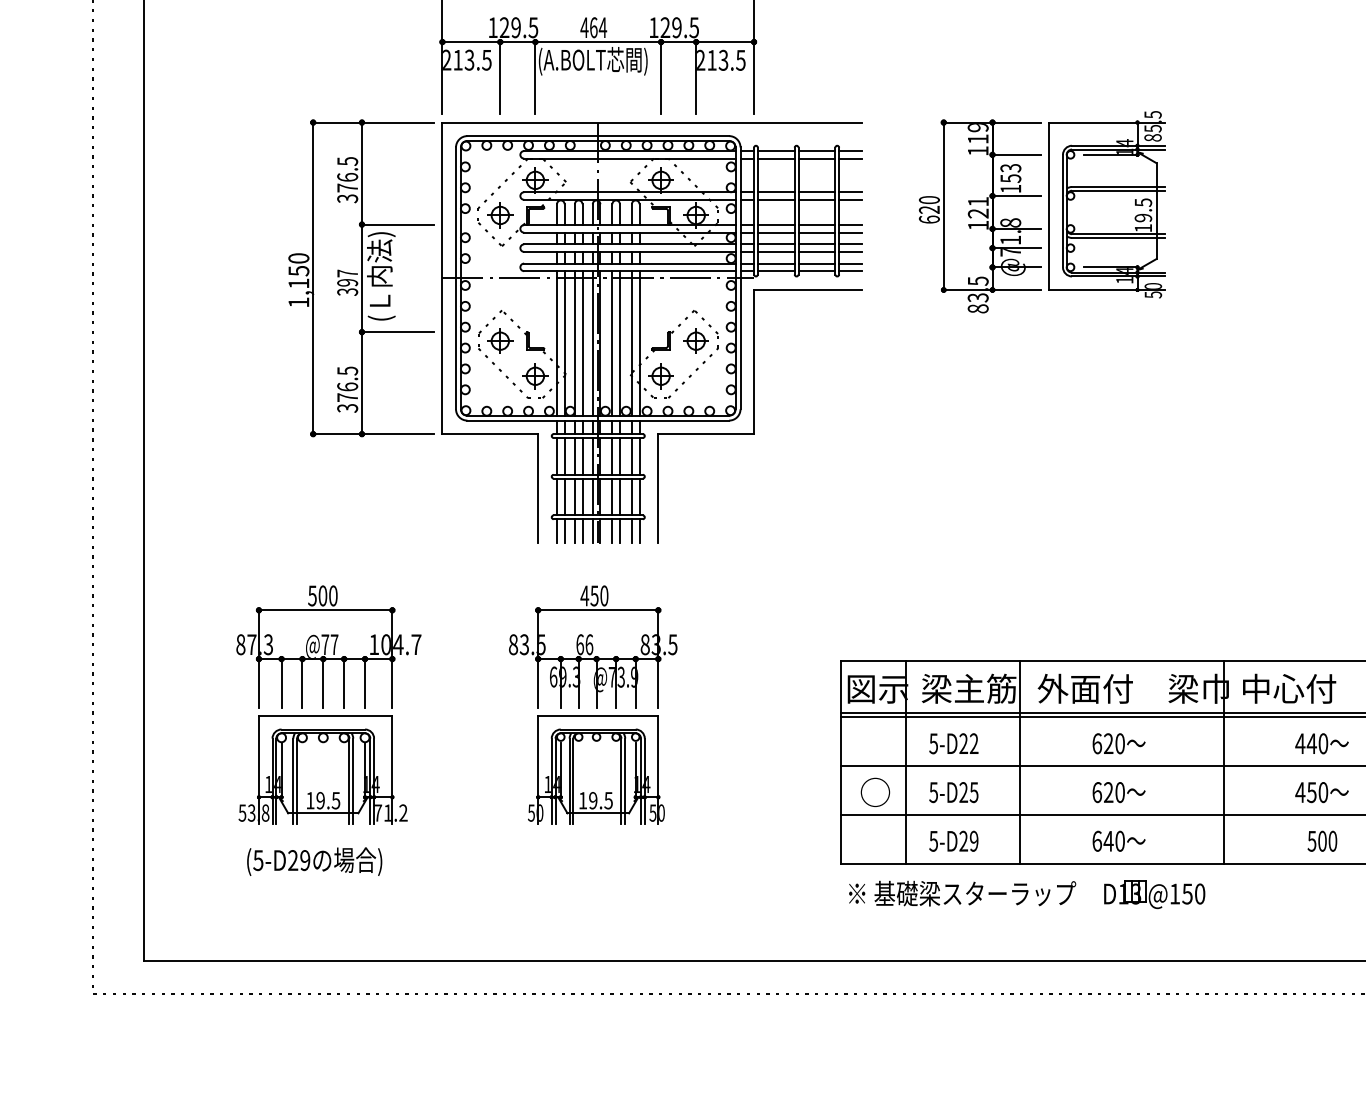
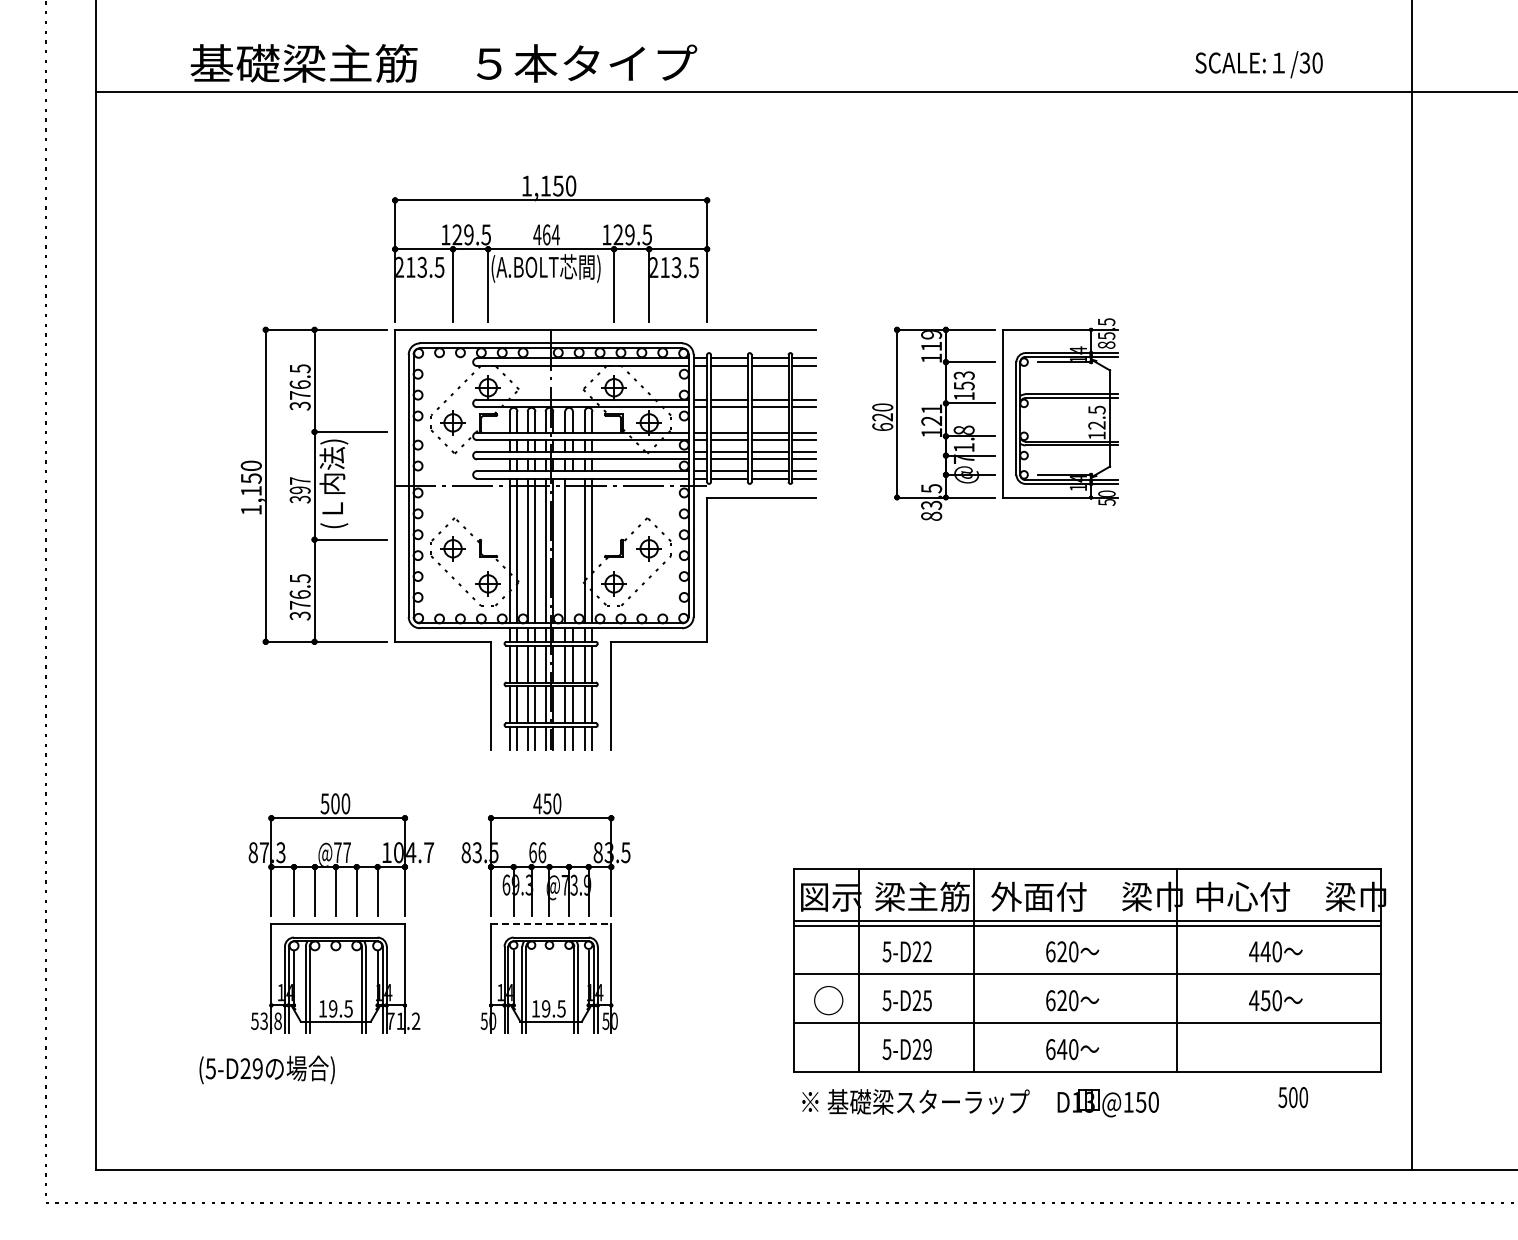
text: (1142, 218) -> (1096, 425), 19.5 -> 12.5
line: (619, 342) -> (572, 550), removed
part: (328, 705) -> (341, 913), moved
line: (598, 716) -> (551, 924), solid -> dashed
text: (1321, 841) -> (1292, 1097), moved

